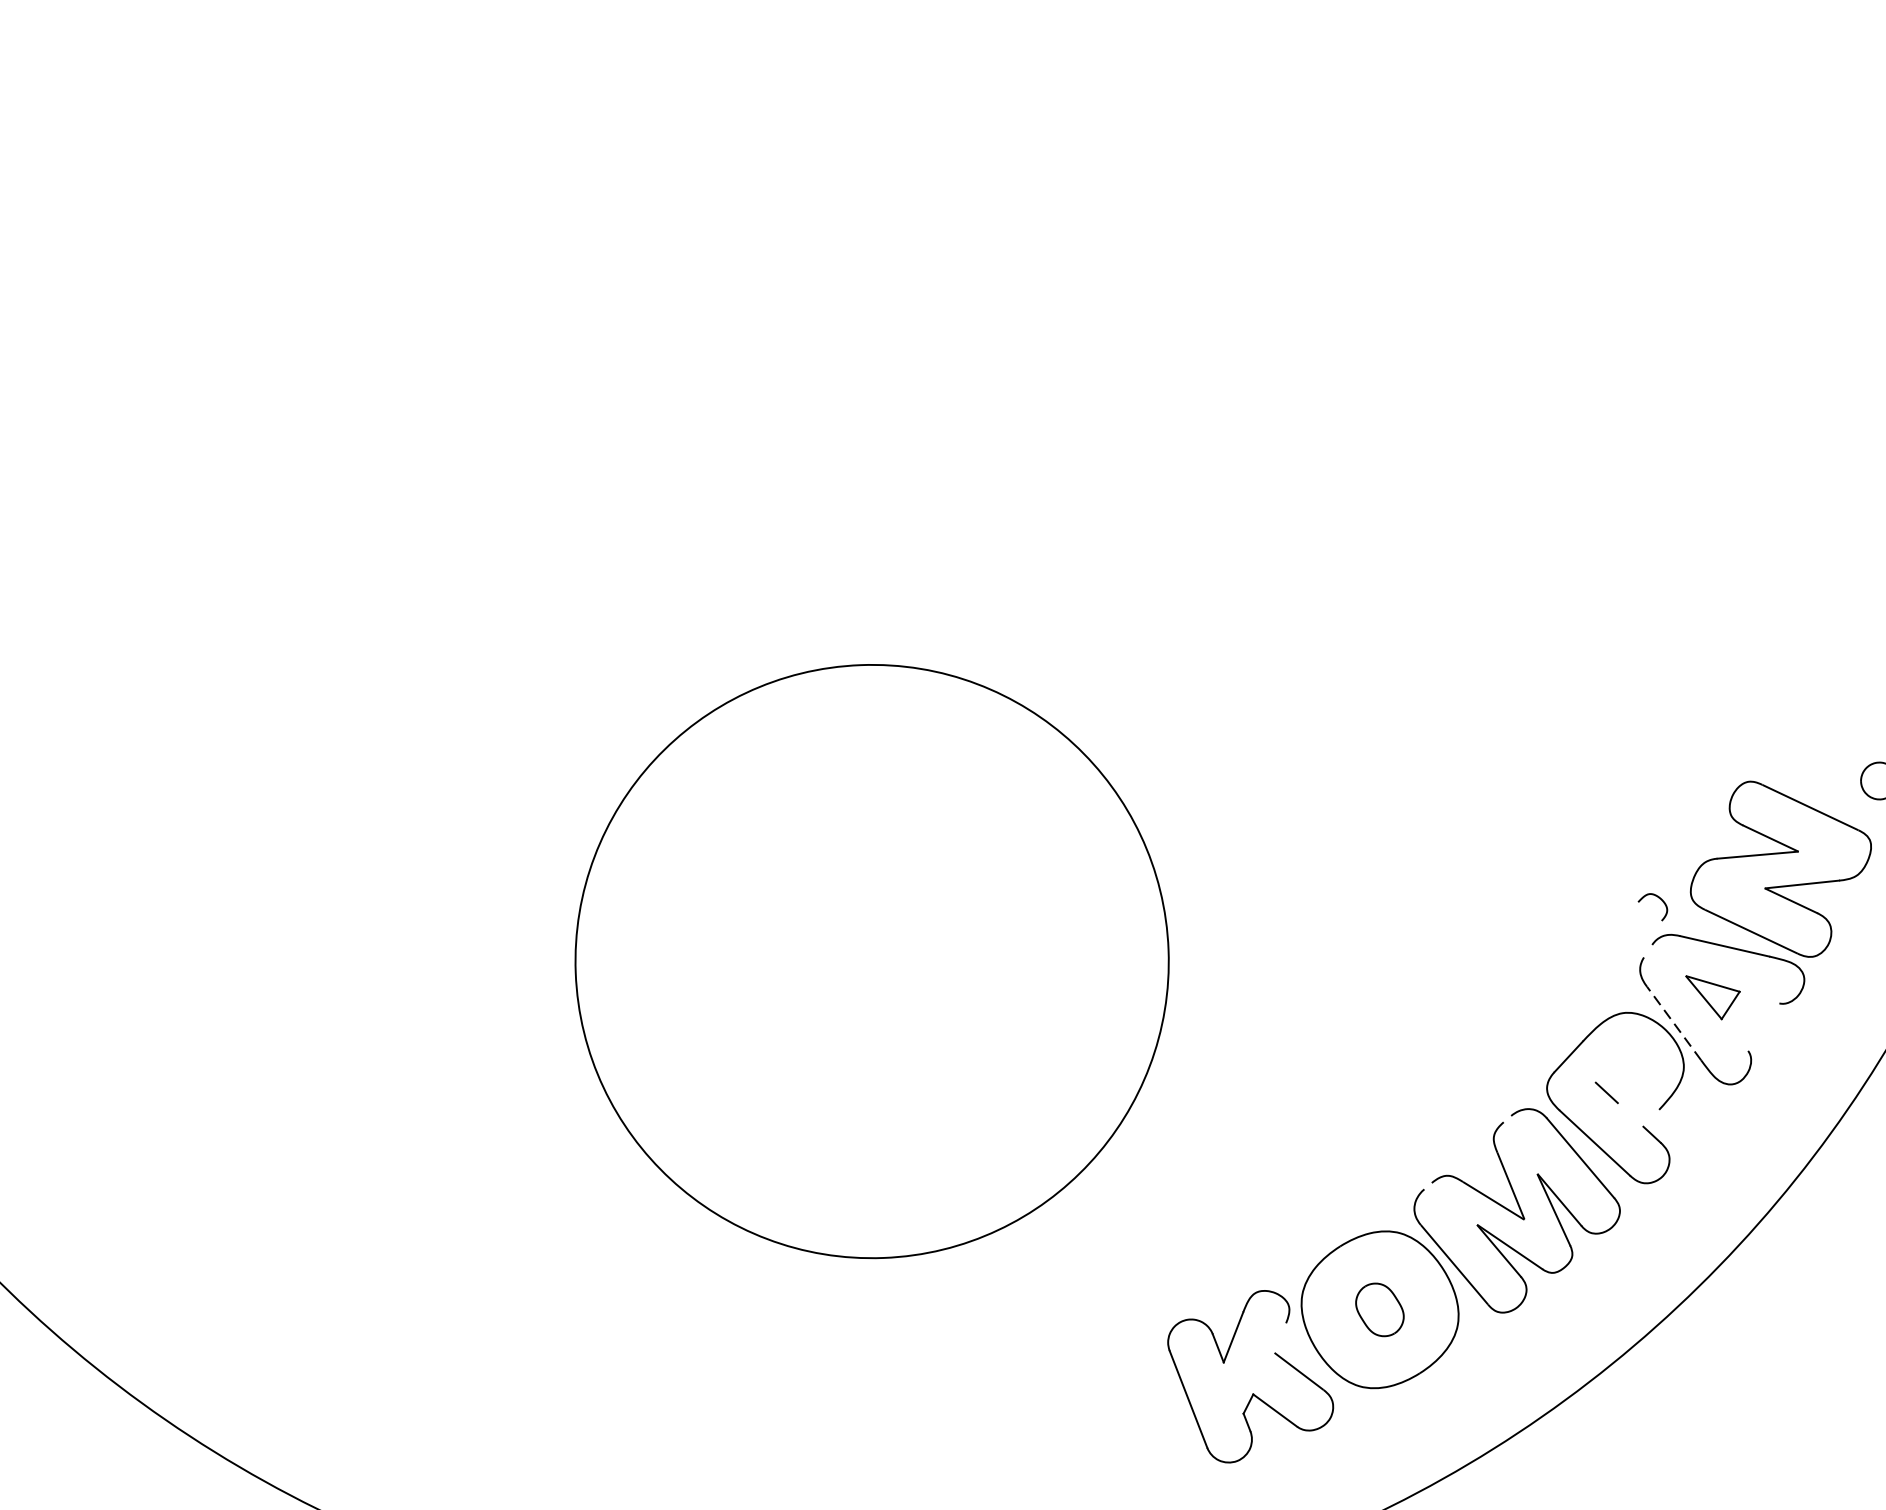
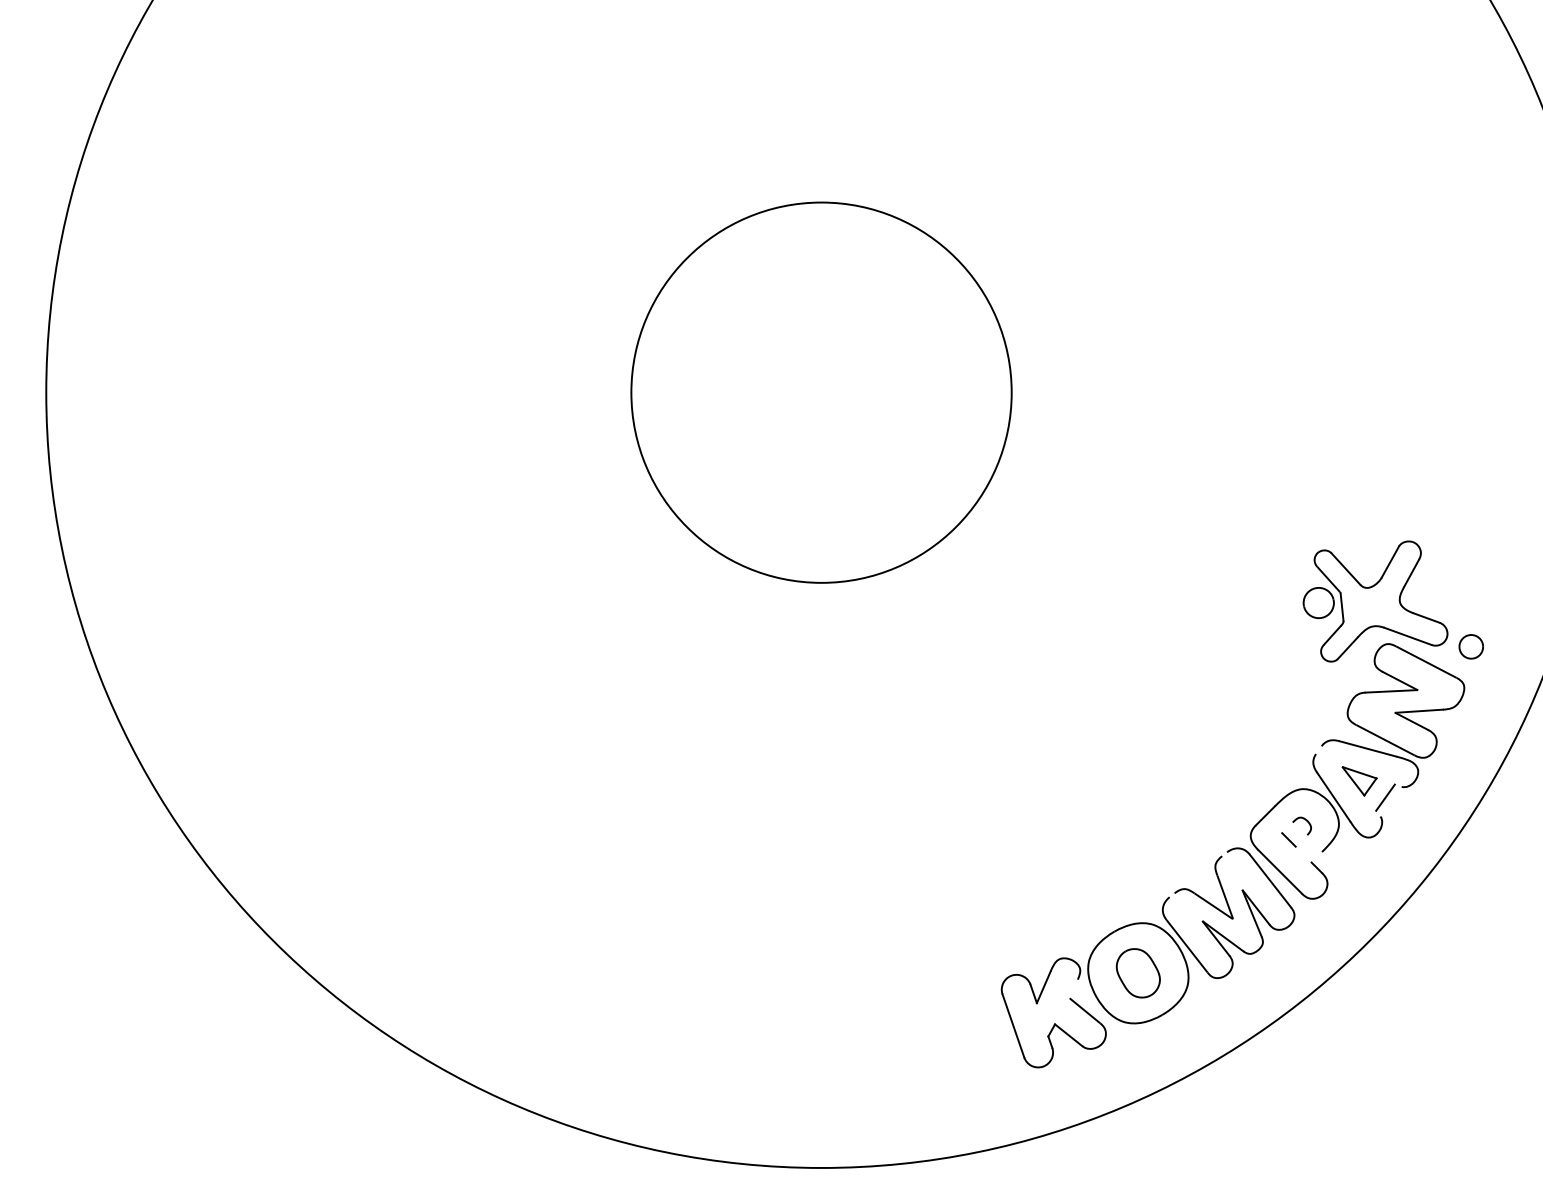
part: (1727, 716) -> (1375, 601), added
curve: (1654, 896) -> (1303, 819), moved
circle: (872, 961) -> (821, 392), moved
line: (1754, 1020) -> (1385, 797), added
line: (1673, 1022) -> (1333, 796), dashed -> solid
part: (1378, 1310) -> (1137, 973), size x1.43

